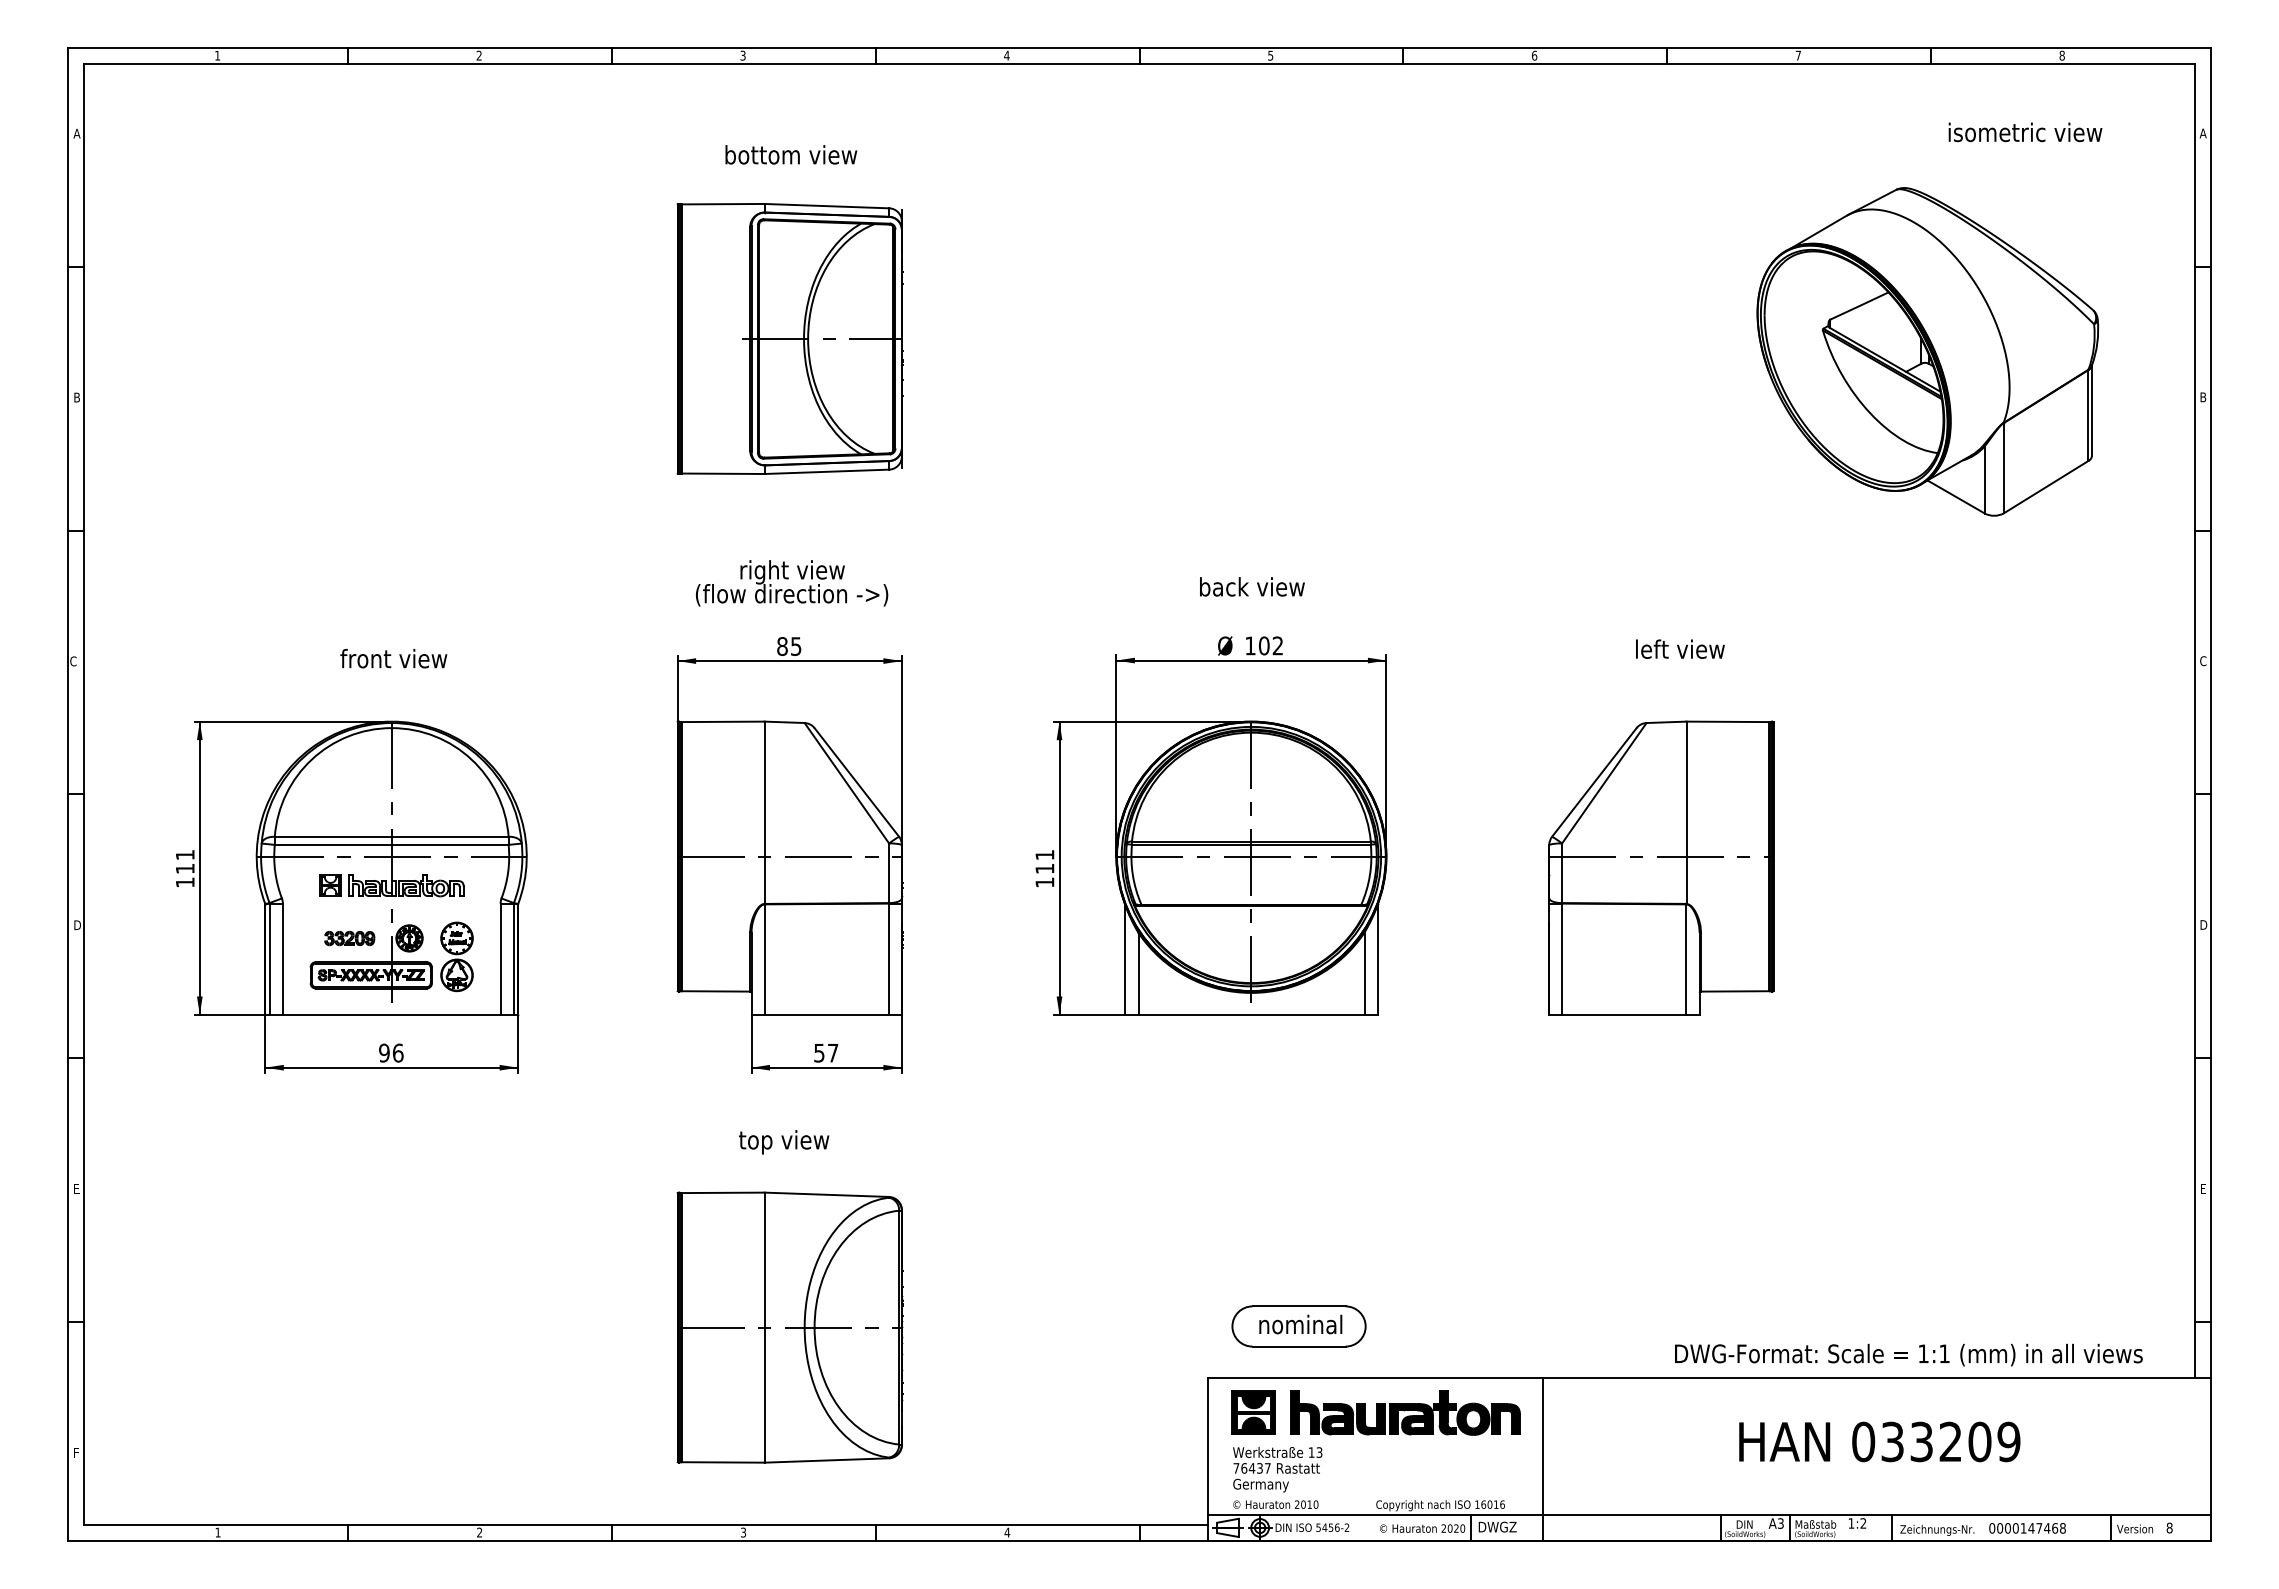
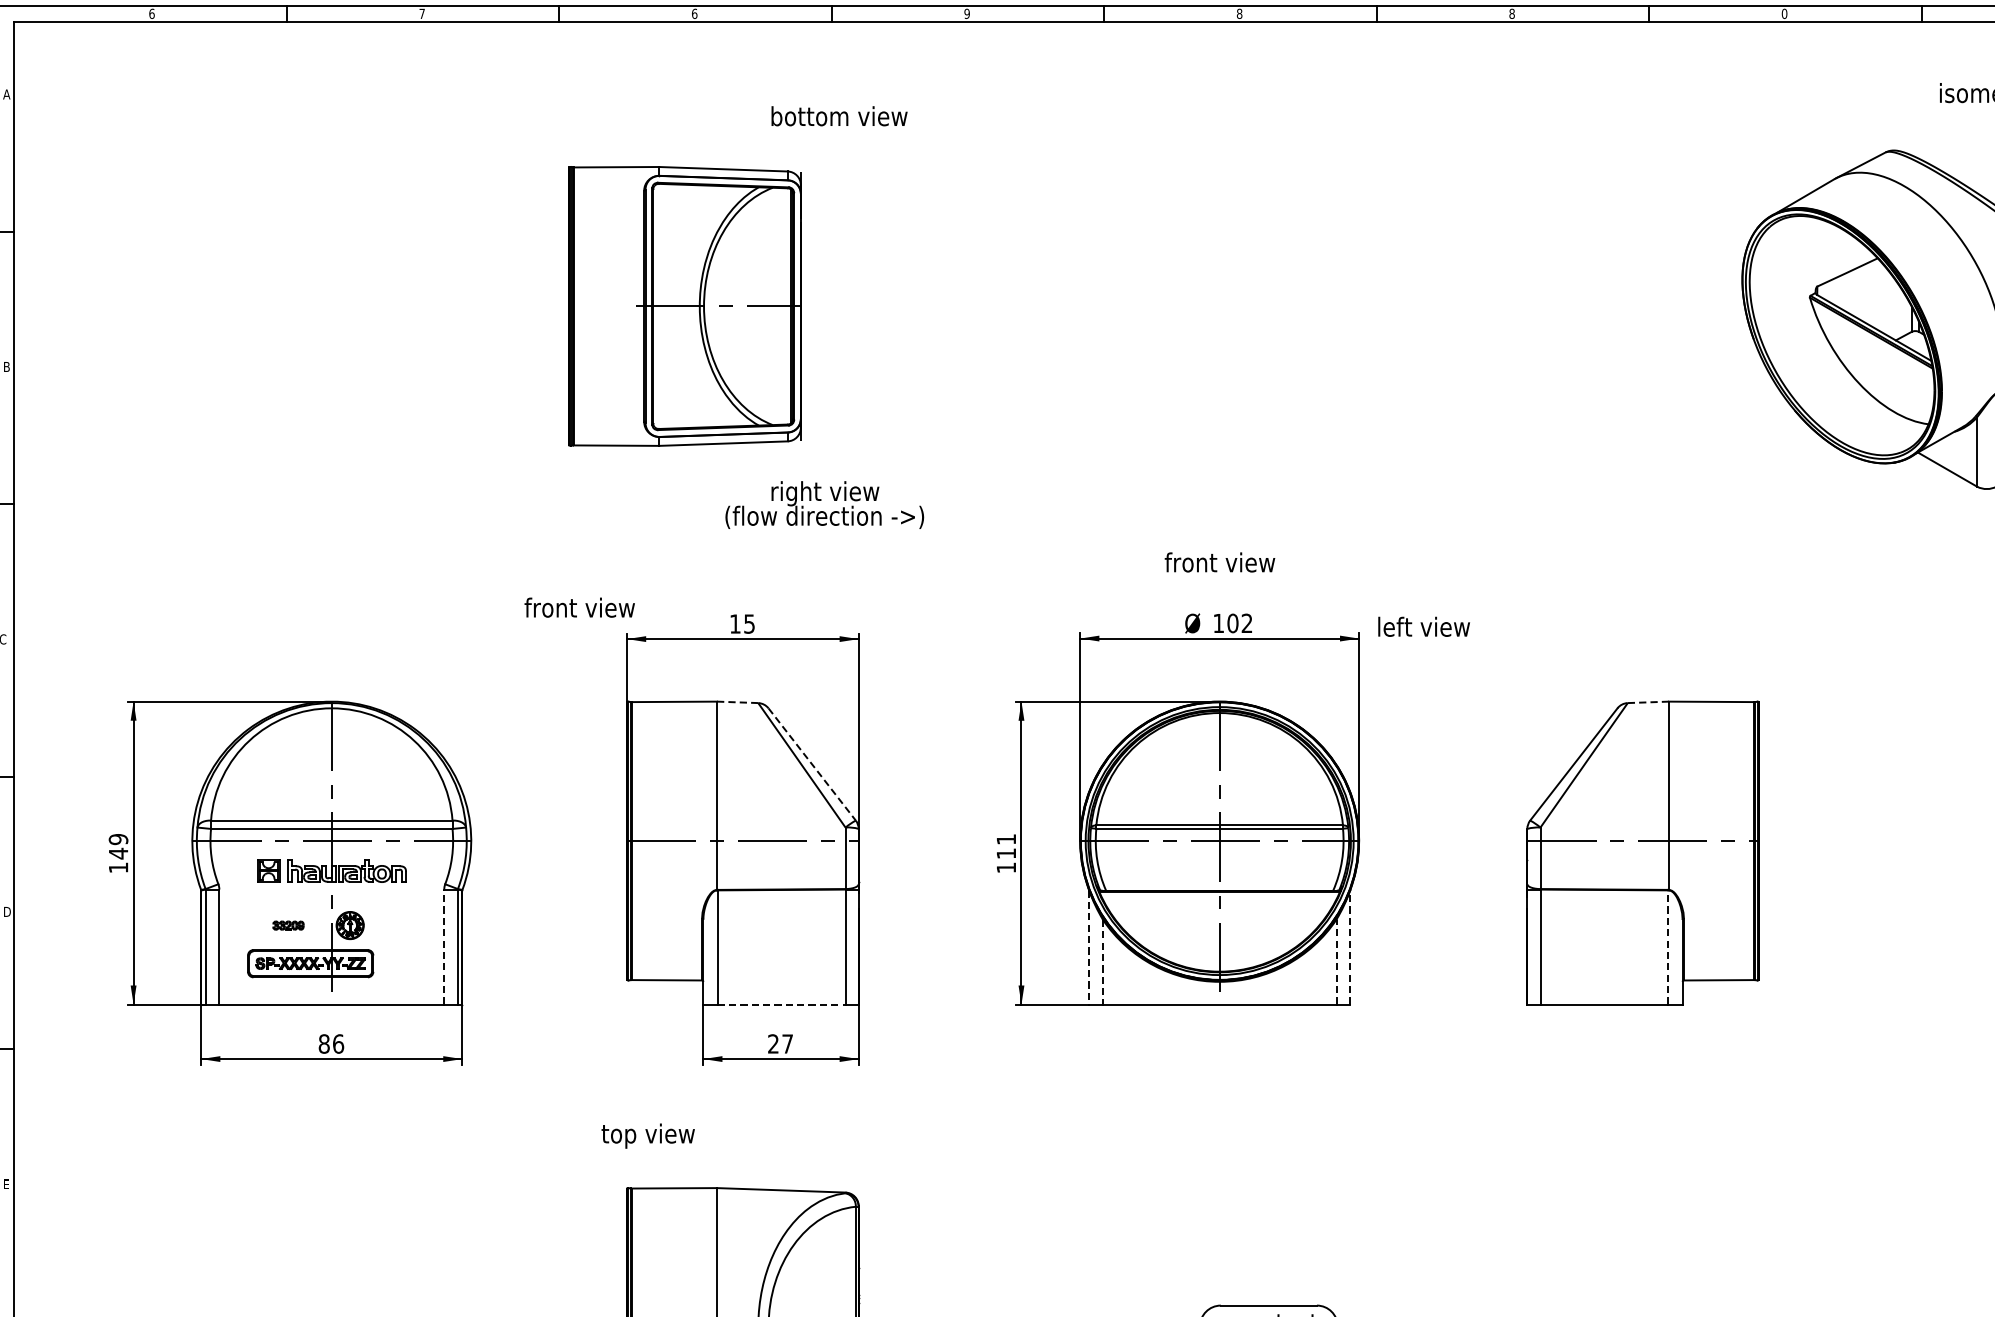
text: (217, 55) -> (151, 13), 1 -> 6
text: (478, 55) -> (421, 13), 2 -> 7
text: (742, 55) -> (694, 13), 3 -> 6
text: (1006, 55) -> (966, 13), 4 -> 9
text: (1270, 55) -> (1239, 13), 5 -> 8
text: (1534, 55) -> (1512, 13), 6 -> 8
text: (1798, 55) -> (1784, 13), 7 -> 0
text: (791, 154) -> (839, 115), moved
part: (789, 338) -> (684, 305), moved
text: (791, 583) -> (824, 505), moved
text: (1251, 586) -> (1219, 562), back view -> front view
text: (782, 646) -> (735, 624), 85 -> 15
text: (1680, 648) -> (1424, 626), moved
text: (393, 658) -> (579, 607), moved
line: (784, 722) -> (737, 702), solid -> dashed
line: (1666, 722) -> (1648, 702), solid -> dashed
line: (856, 782) -> (811, 764), solid -> dashed
text: (184, 861) -> (117, 846), 111 -> 149
part: (349, 938) -> (288, 925), size x0.6
part: (456, 956) -> (398, 944), removed
line: (500, 959) -> (444, 947), solid -> dashed
line: (1377, 959) -> (1349, 947), solid -> dashed
line: (1685, 959) -> (1668, 947), solid -> dashed
line: (1125, 960) -> (1089, 948), solid -> dashed
line: (1364, 973) -> (1336, 961), solid -> dashed
line: (1138, 974) -> (1103, 962), solid -> dashed
line: (827, 1014) -> (781, 1004), solid -> dashed
text: (384, 1052) -> (324, 1043), 96 -> 86
text: (819, 1052) -> (773, 1043), 57 -> 27
text: (784, 1142) -> (648, 1136), moved

